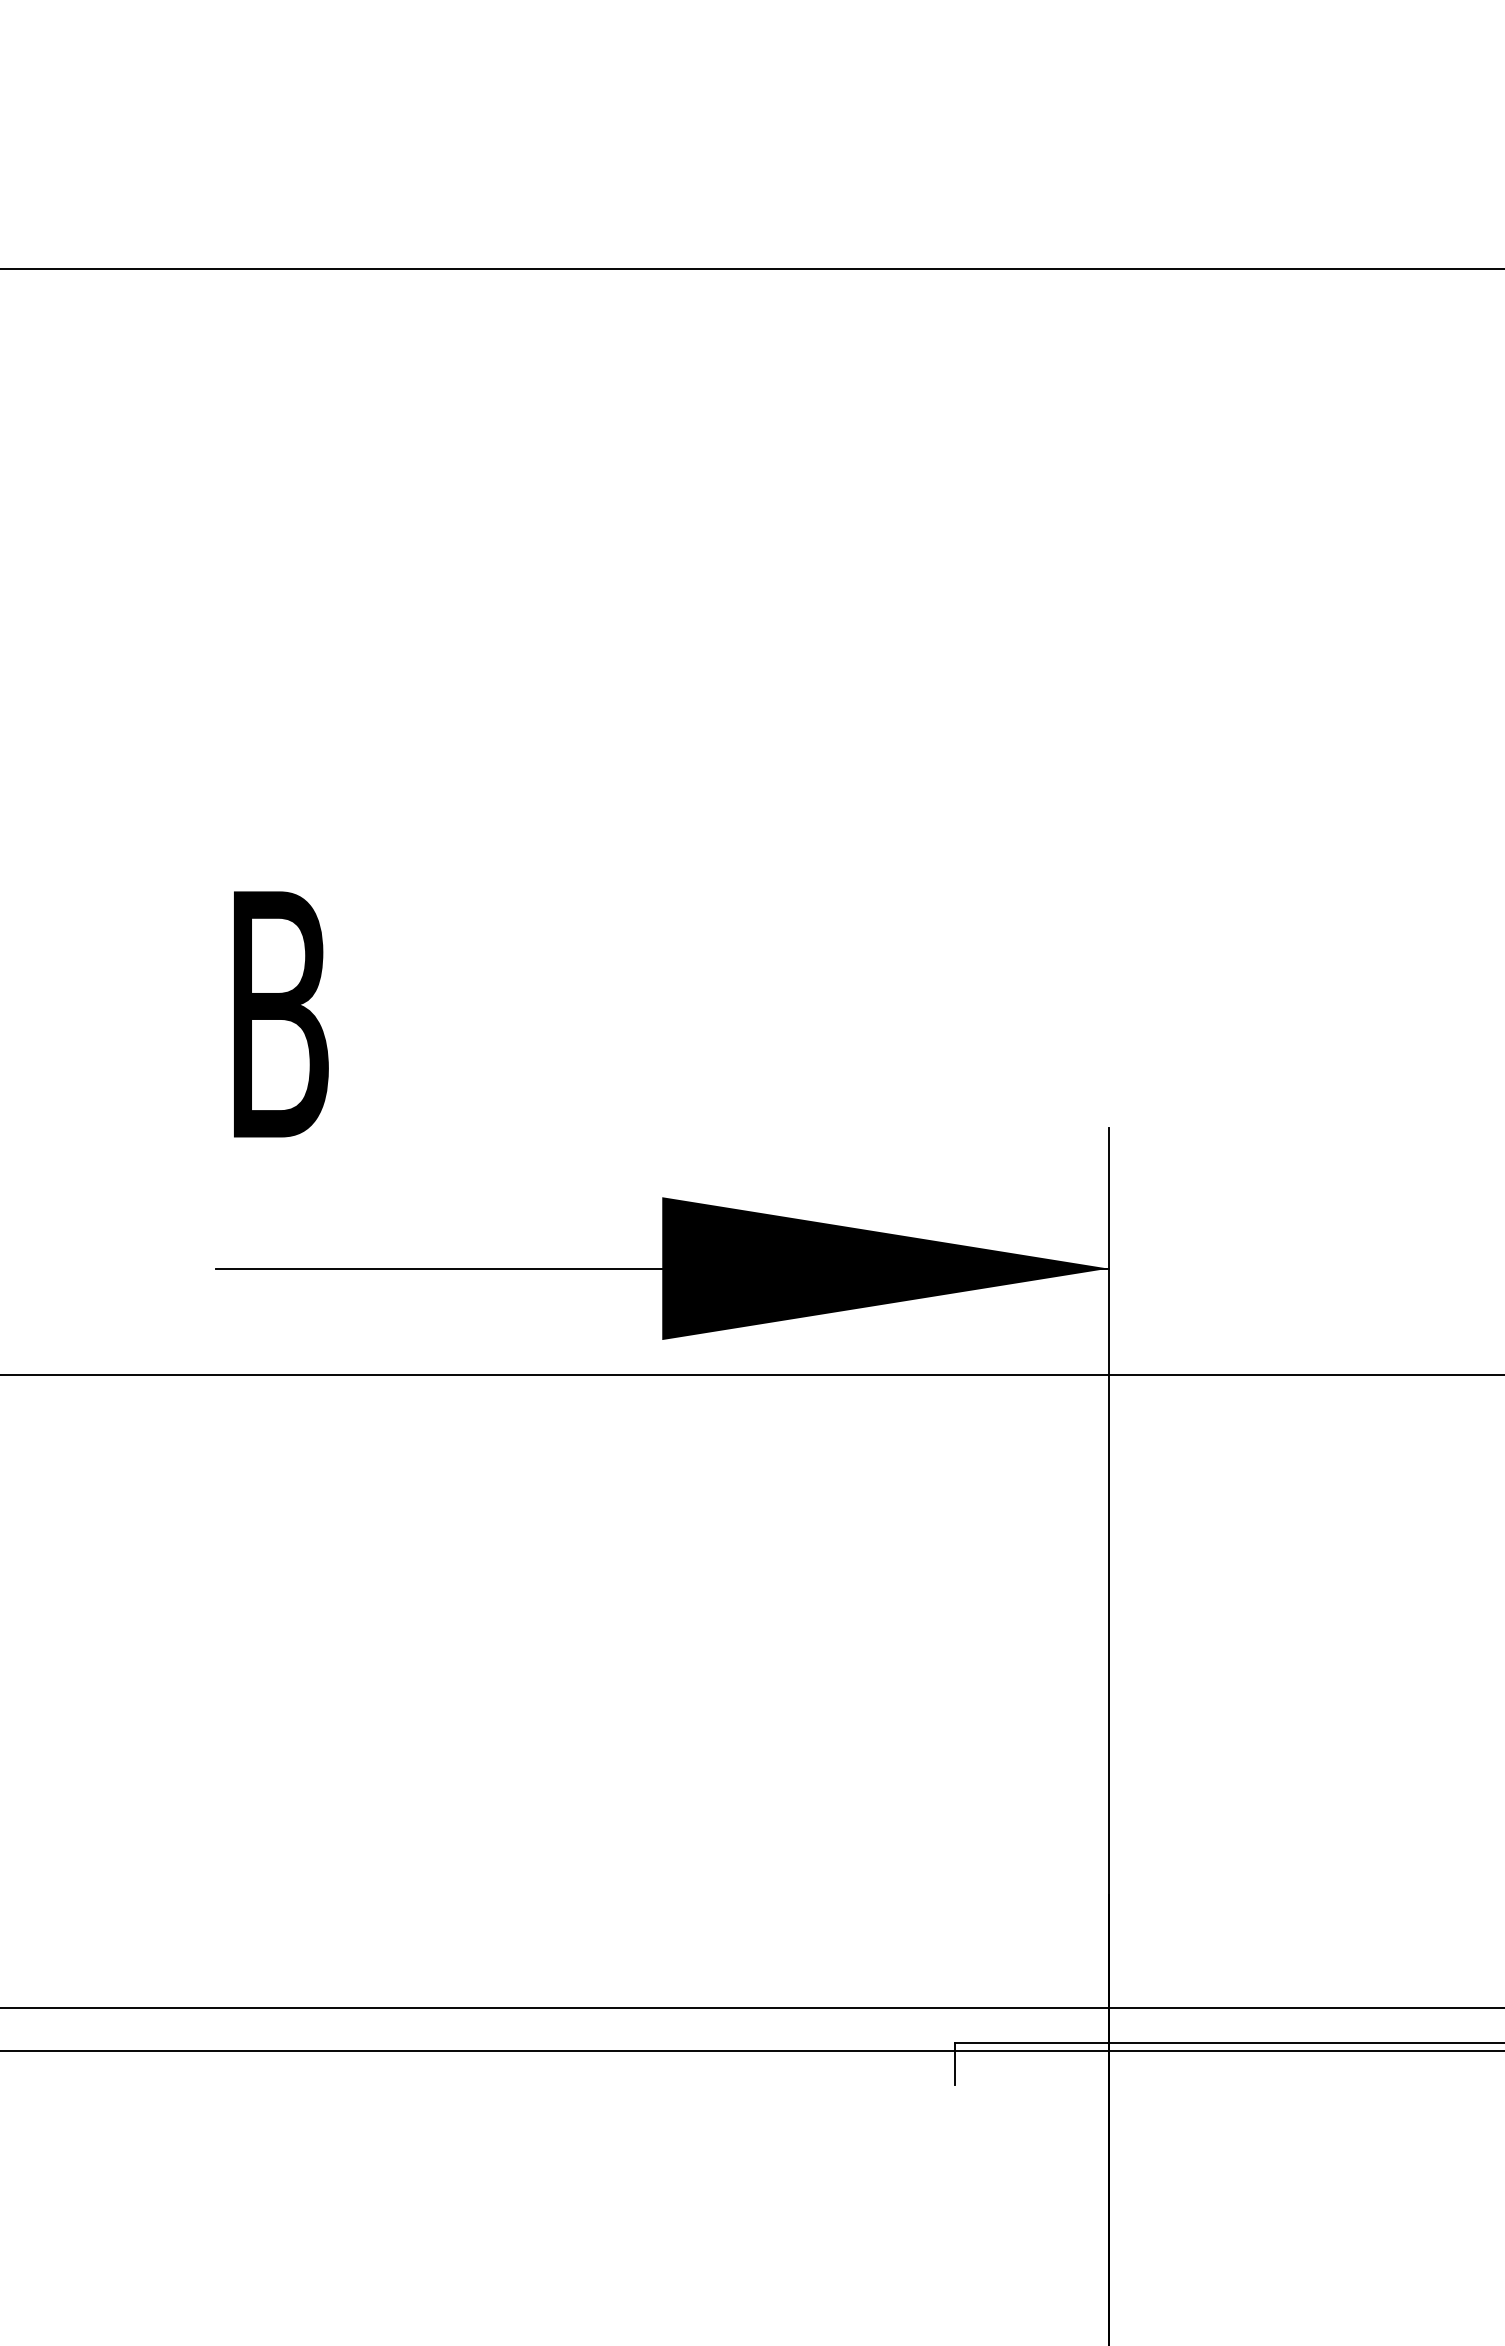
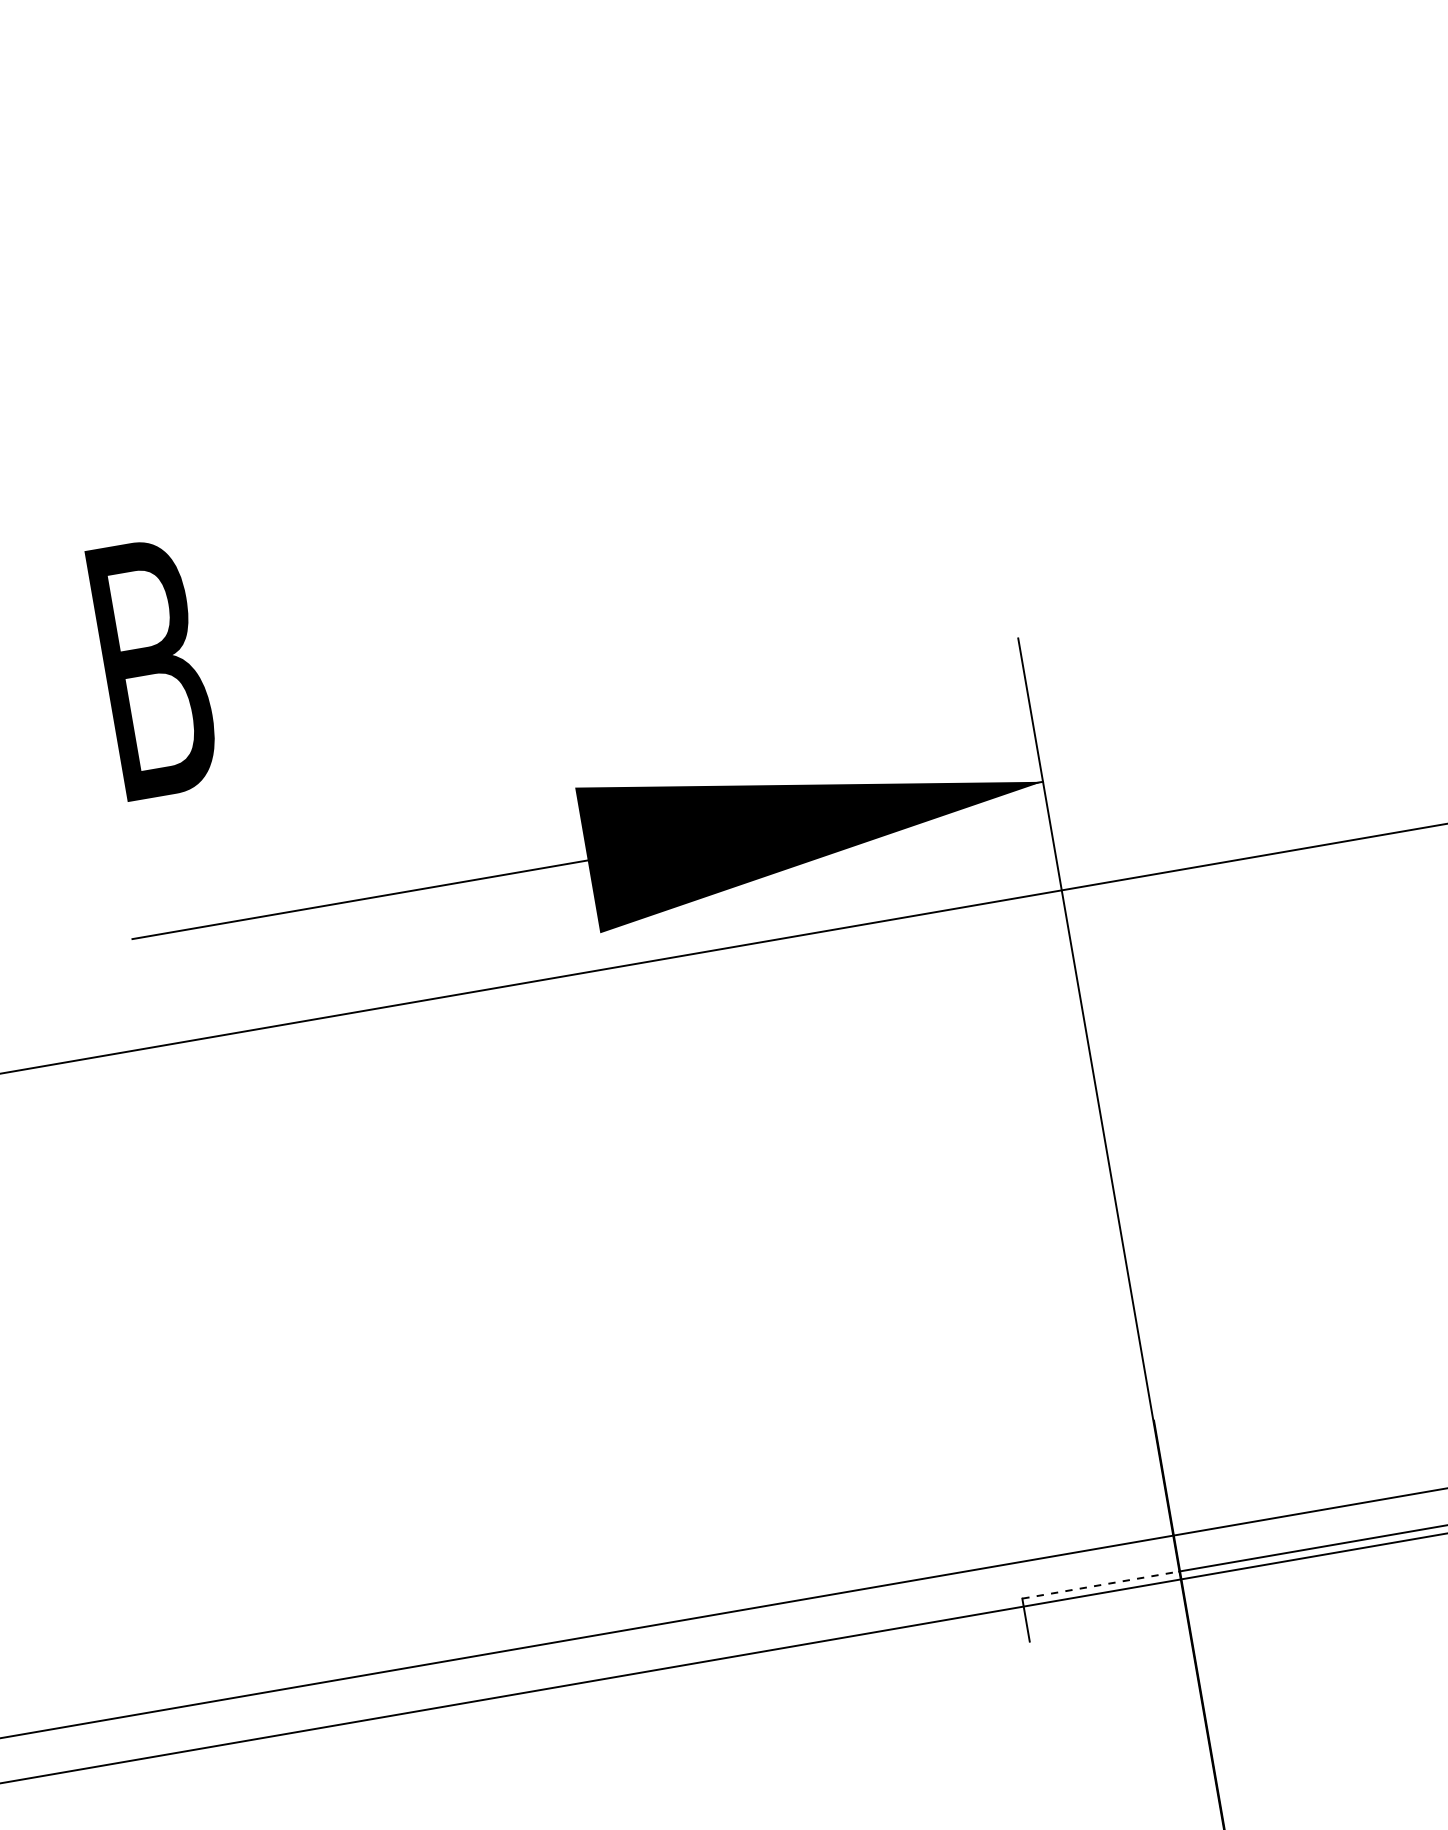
line: (1031, 2042) -> (1100, 1584), solid -> dashed

